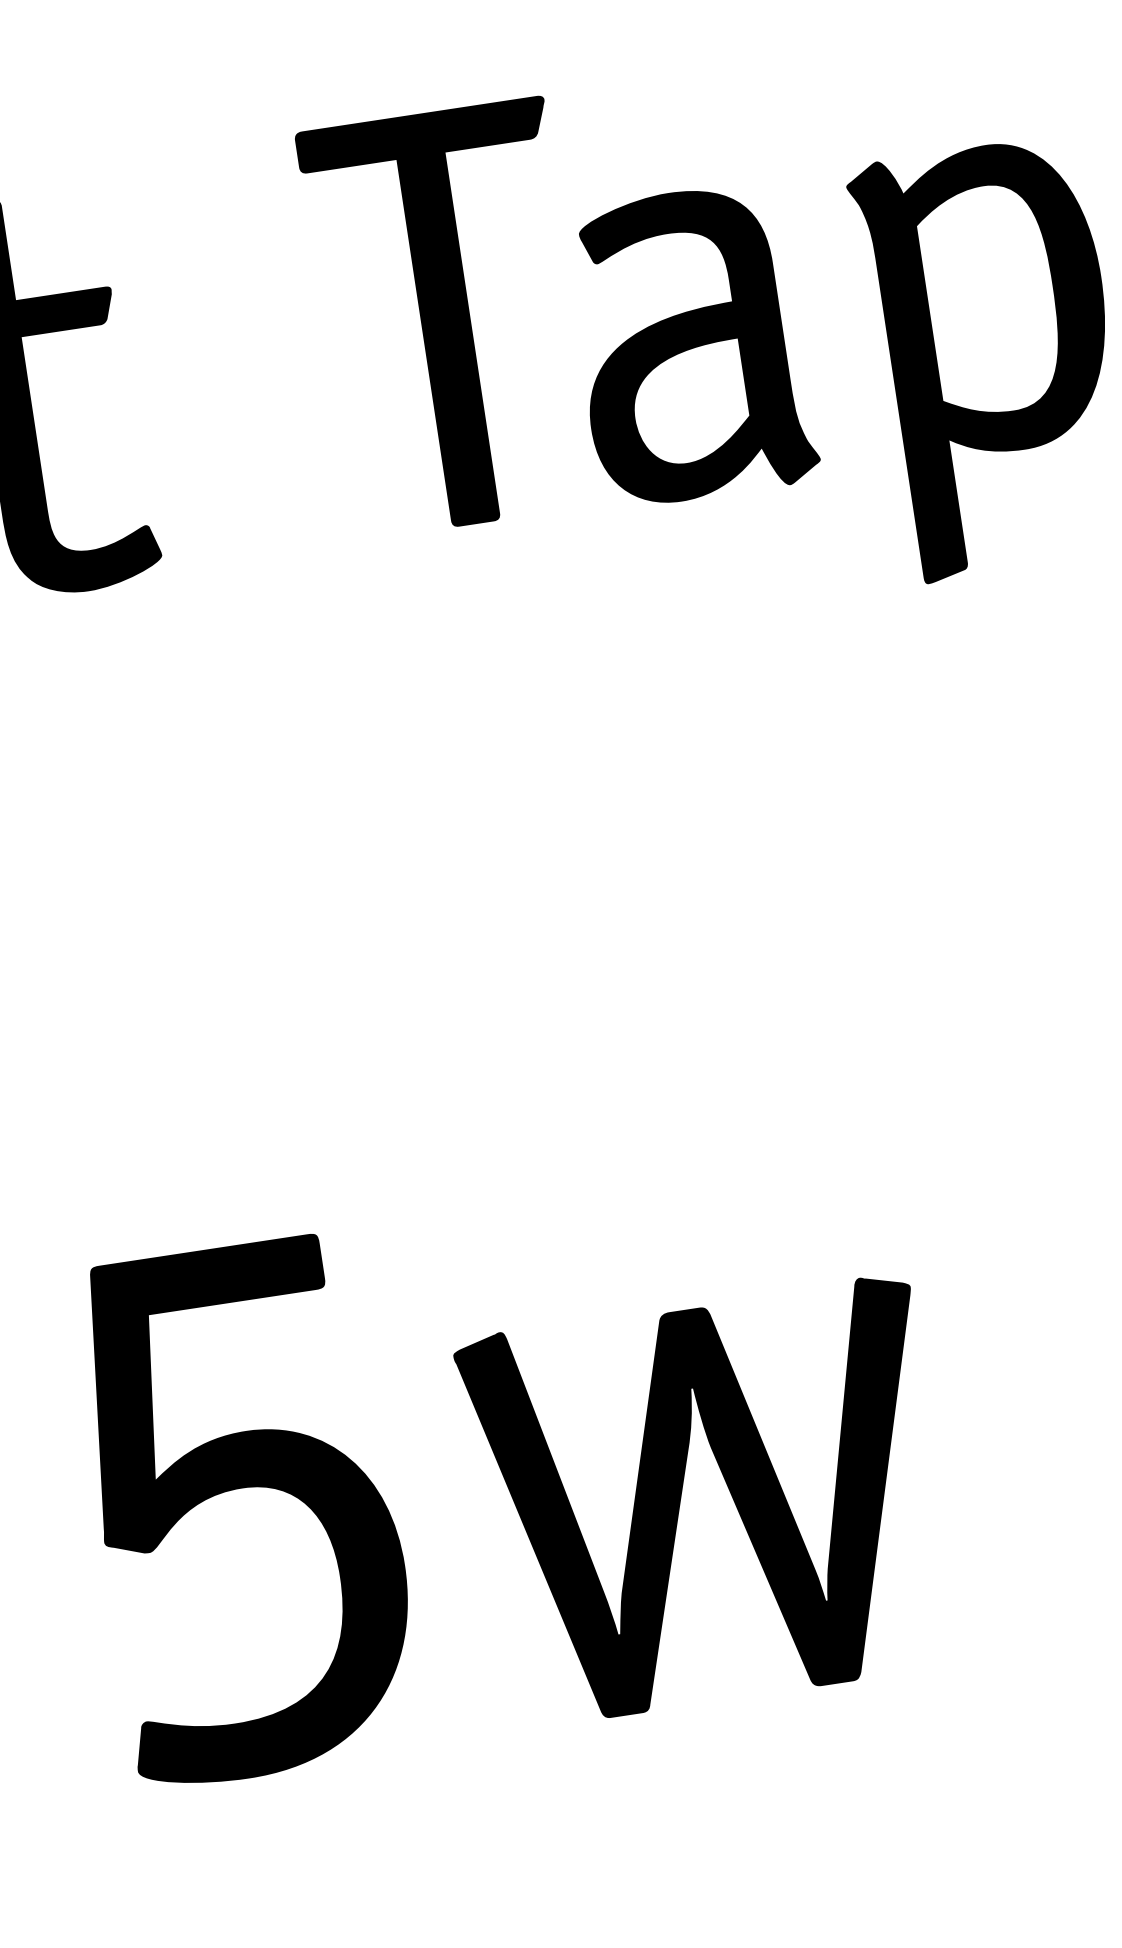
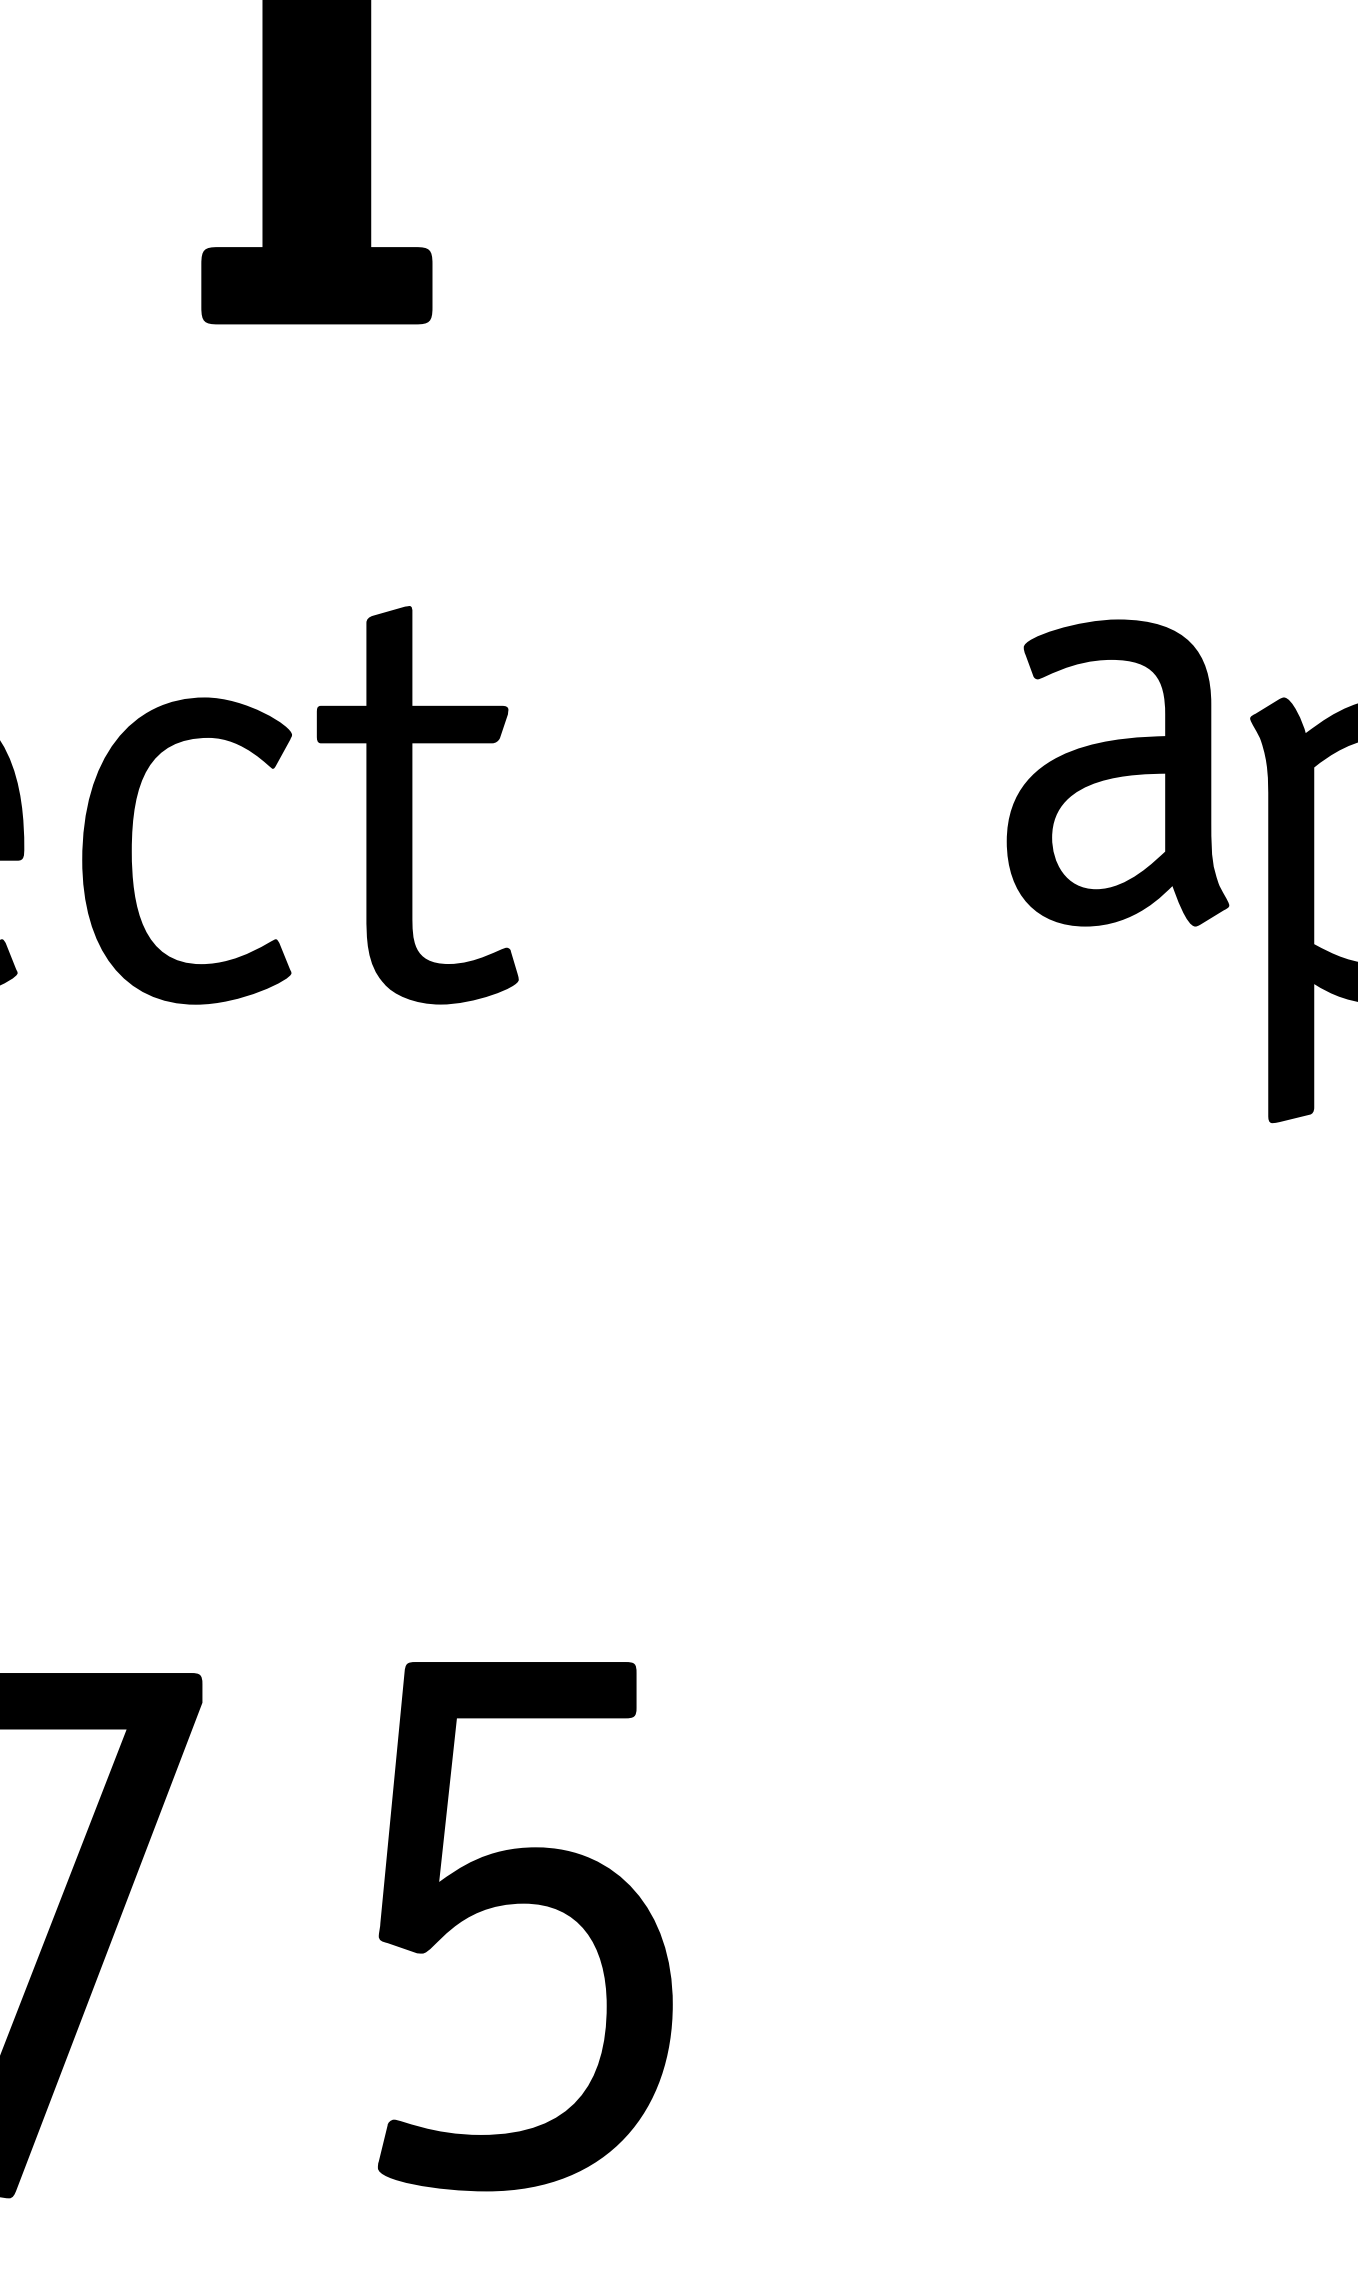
fill: (449, 318) -> (838, 788), removed
part: (690, 344) -> (1117, 772), moved
part: (244, 1488) -> (525, 1903), moved
fill: (708, 1501) -> (917, 1997), removed

